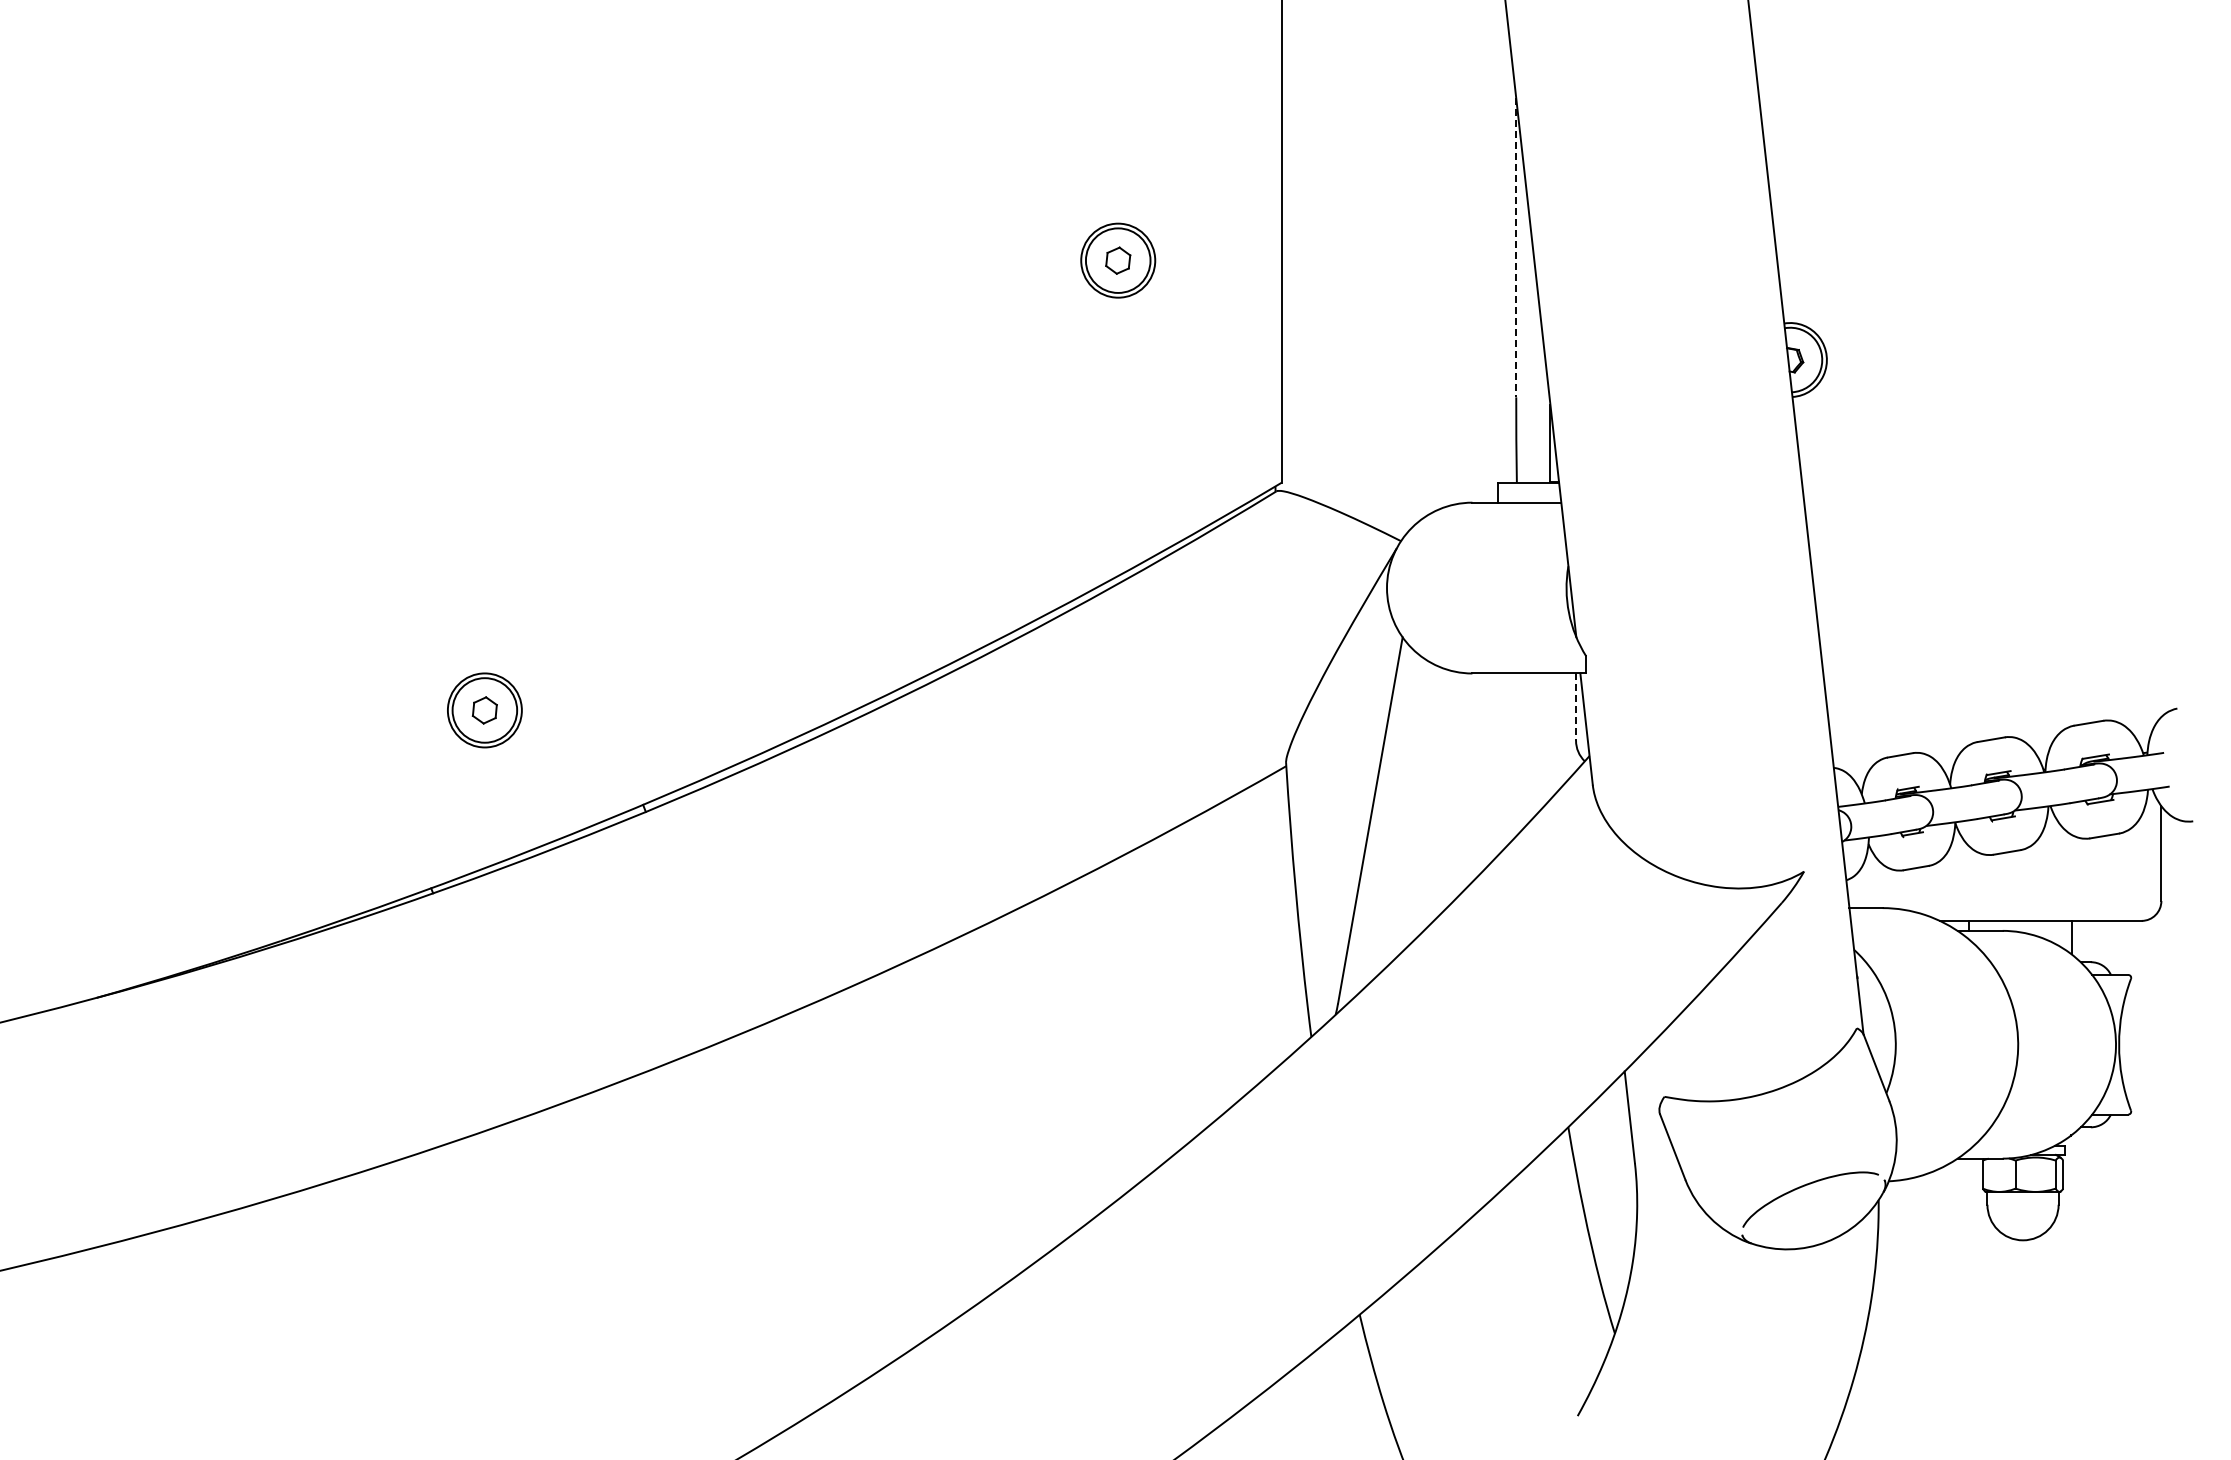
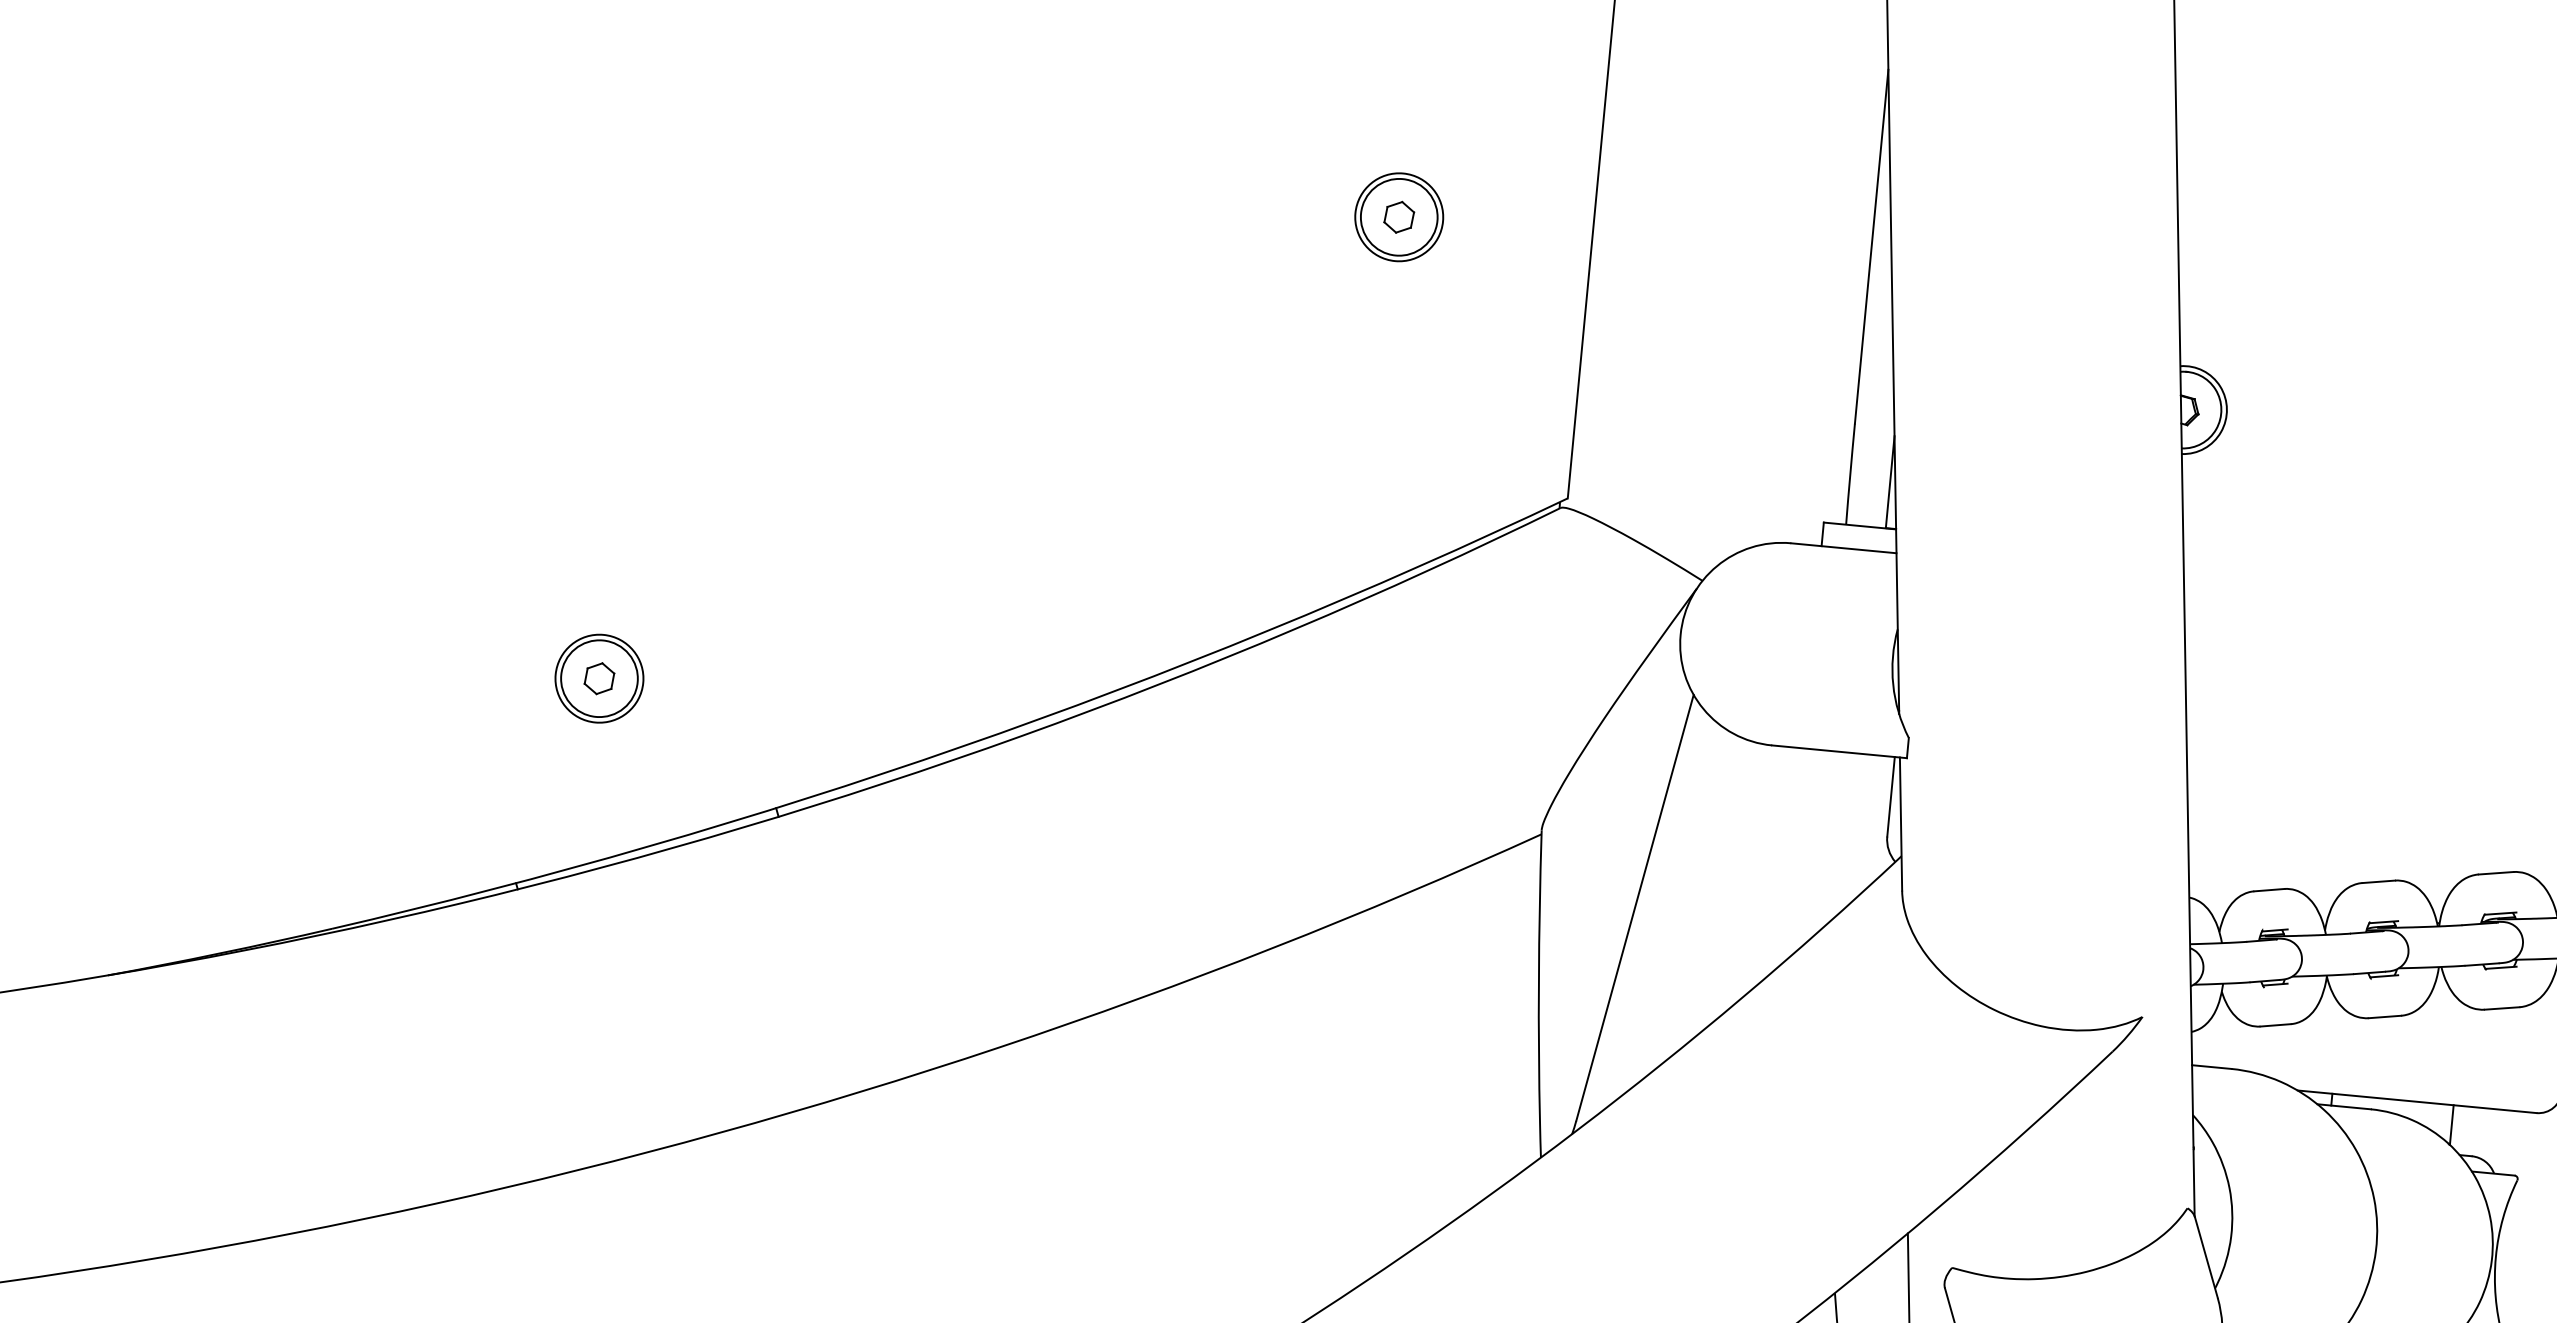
line: (1516, 248) -> (1871, 247), dashed -> solid
line: (1576, 707) -> (1891, 797), dashed -> solid

